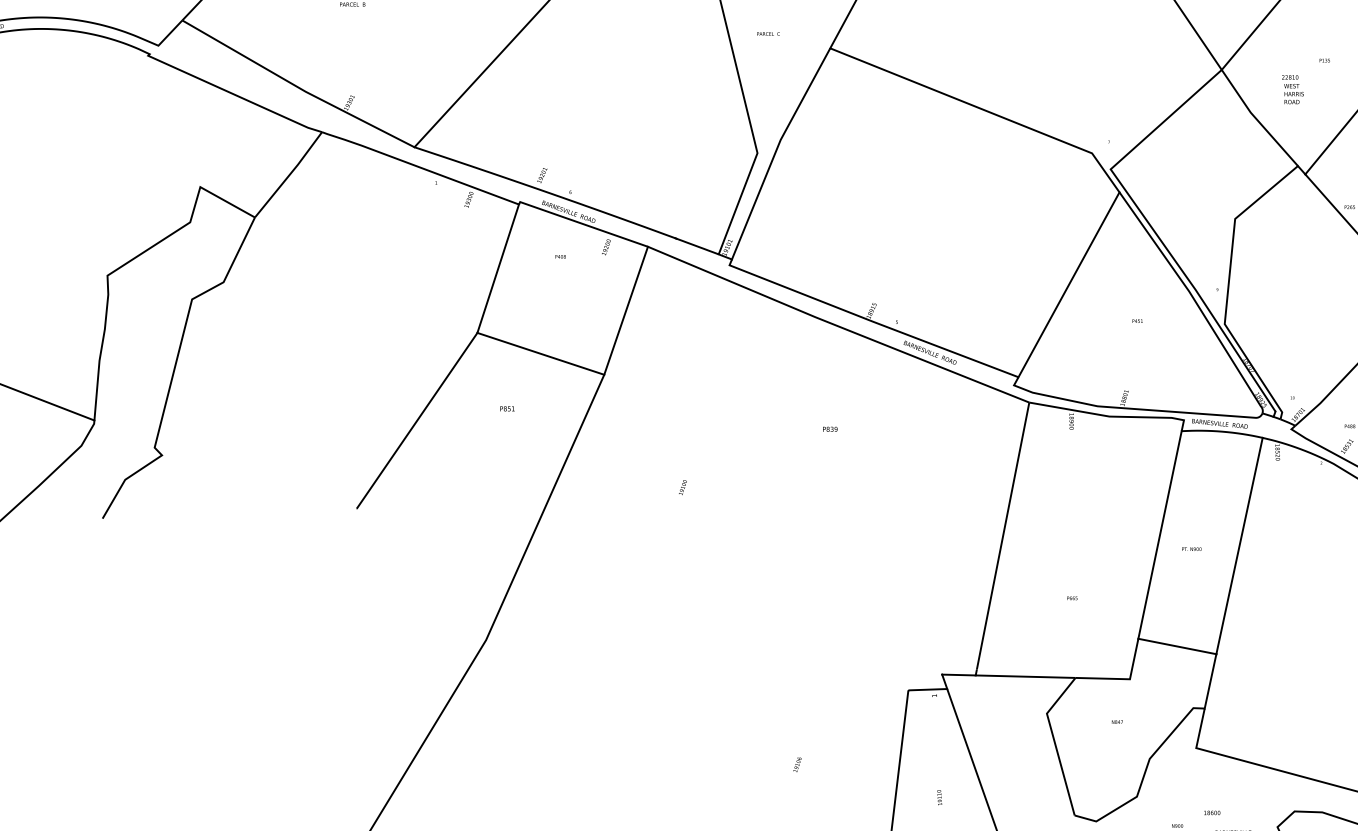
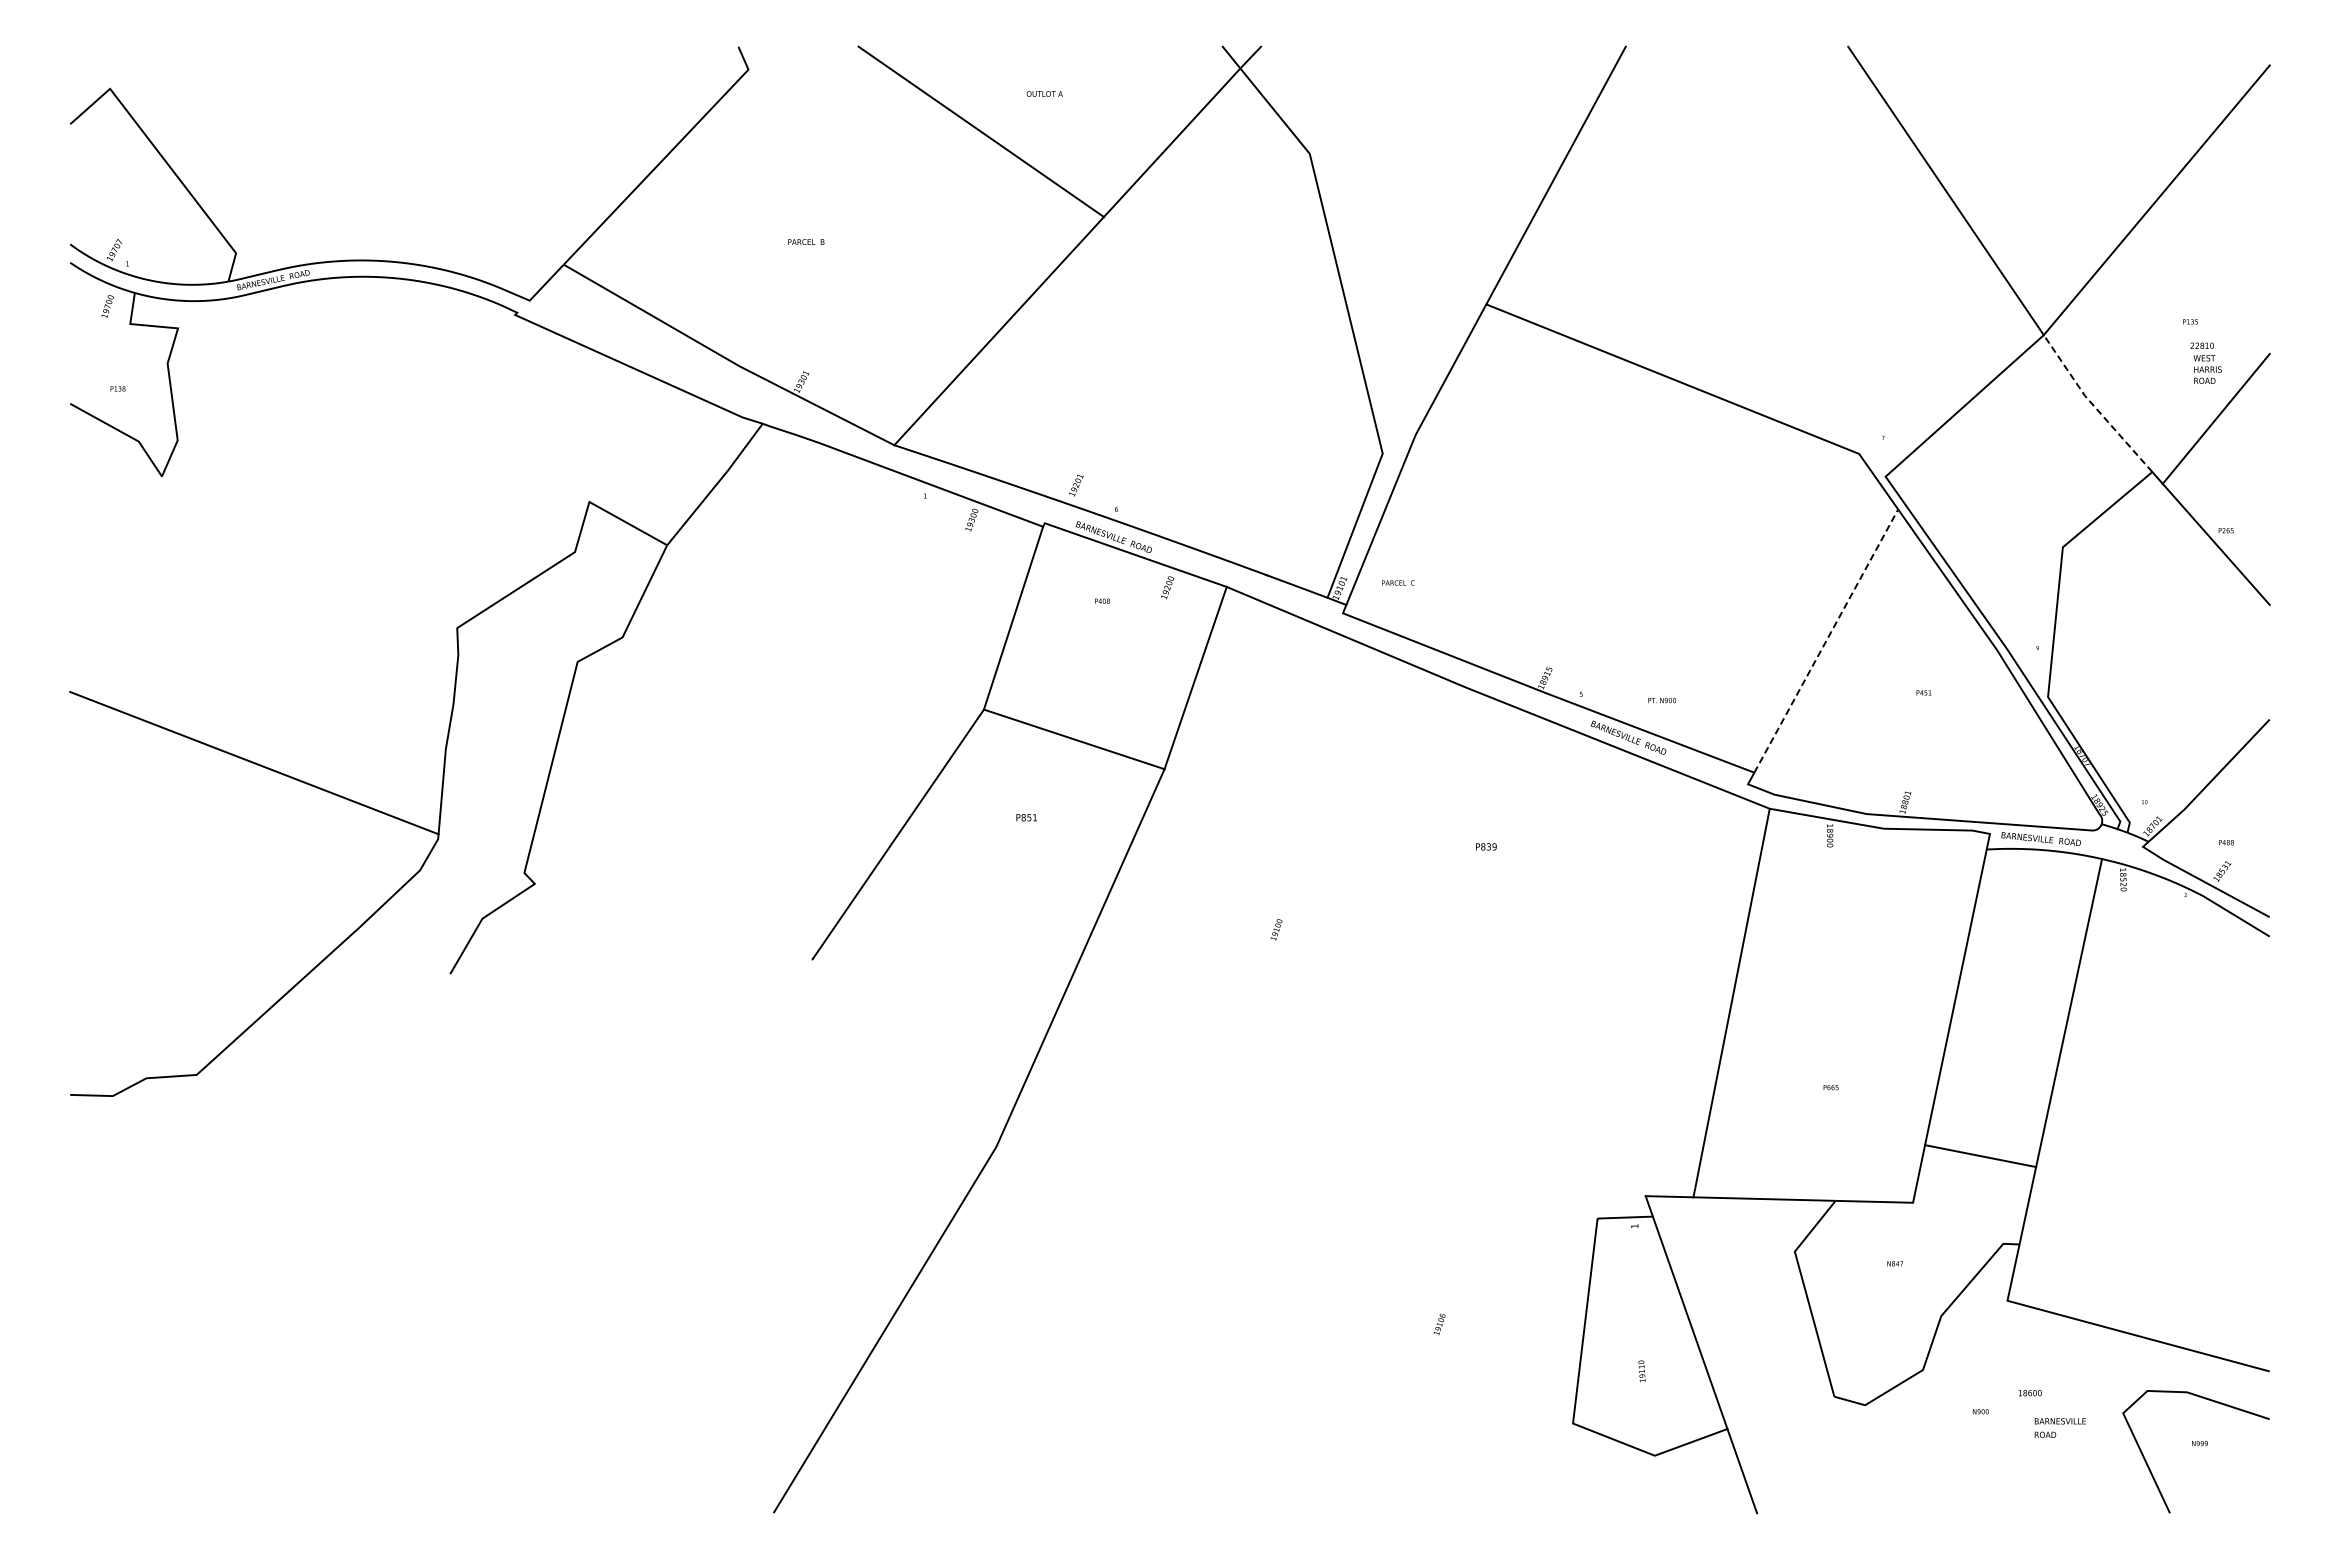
text: (768, 33) -> (1398, 582), moved
text: (1292, 89) -> (2205, 362), moved
line: (1256, 119) -> (2093, 405), solid -> dashed
line: (1069, 285) -> (1826, 641), solid -> dashed
text: (1192, 549) -> (1662, 700), moved

